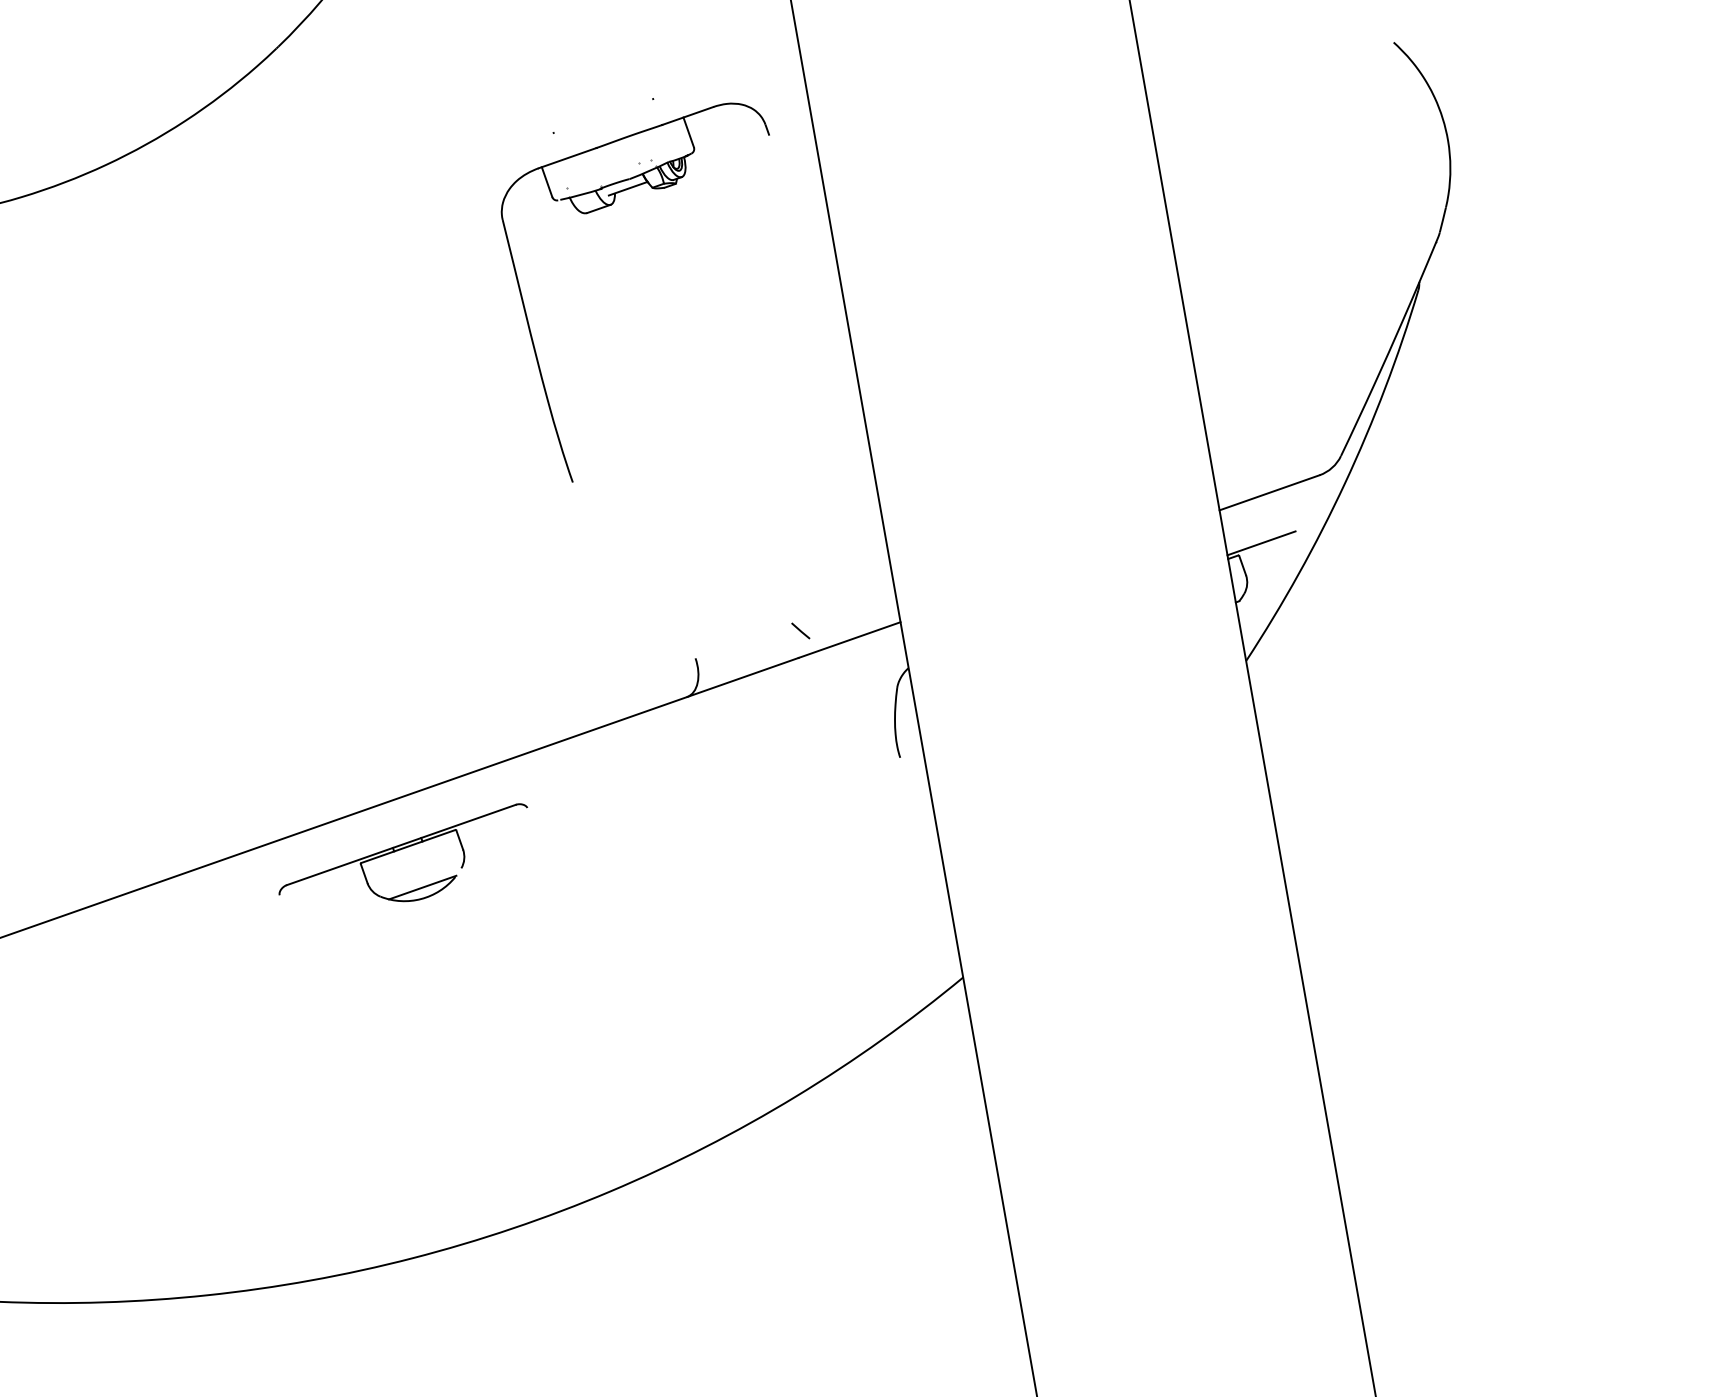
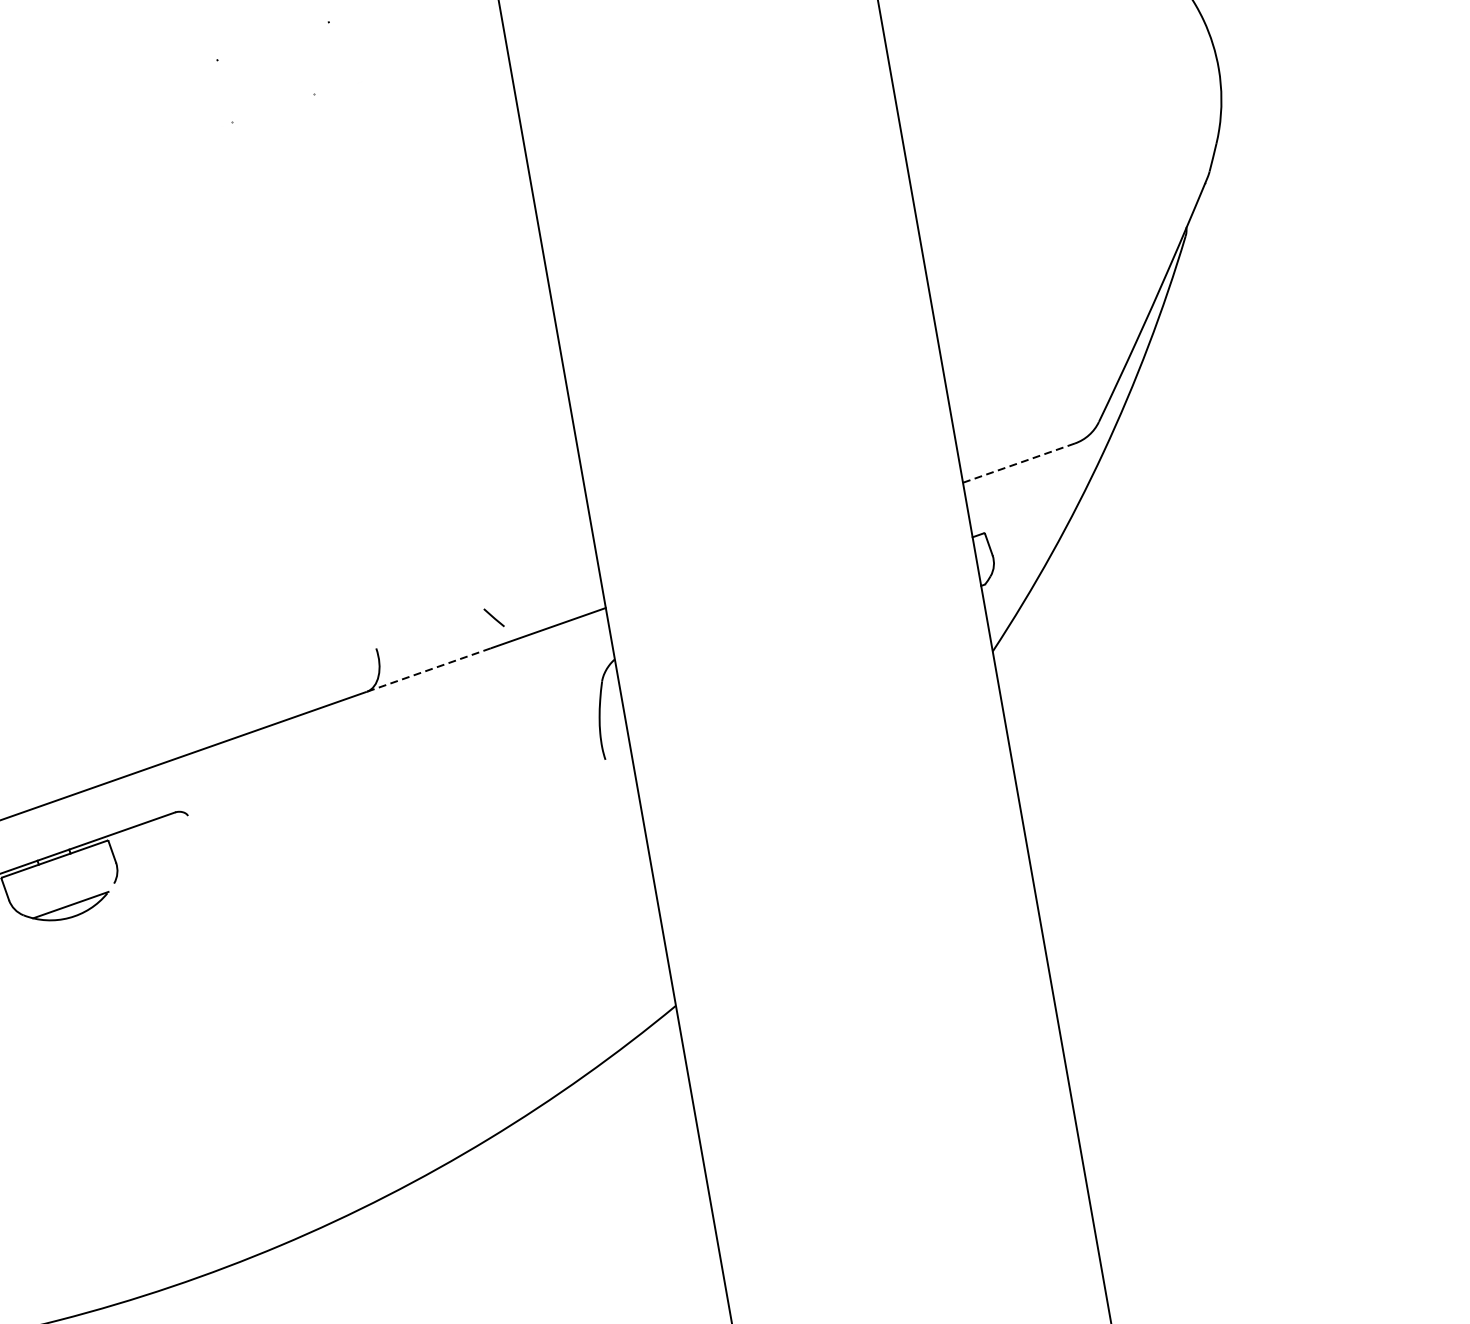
part: (606, 207) -> (276, 143), removed
line: (1269, 492) -> (1018, 462), solid -> dashed
line: (1261, 543) -> (1009, 519), removed
line: (743, 677) -> (429, 669), solid -> dashed

